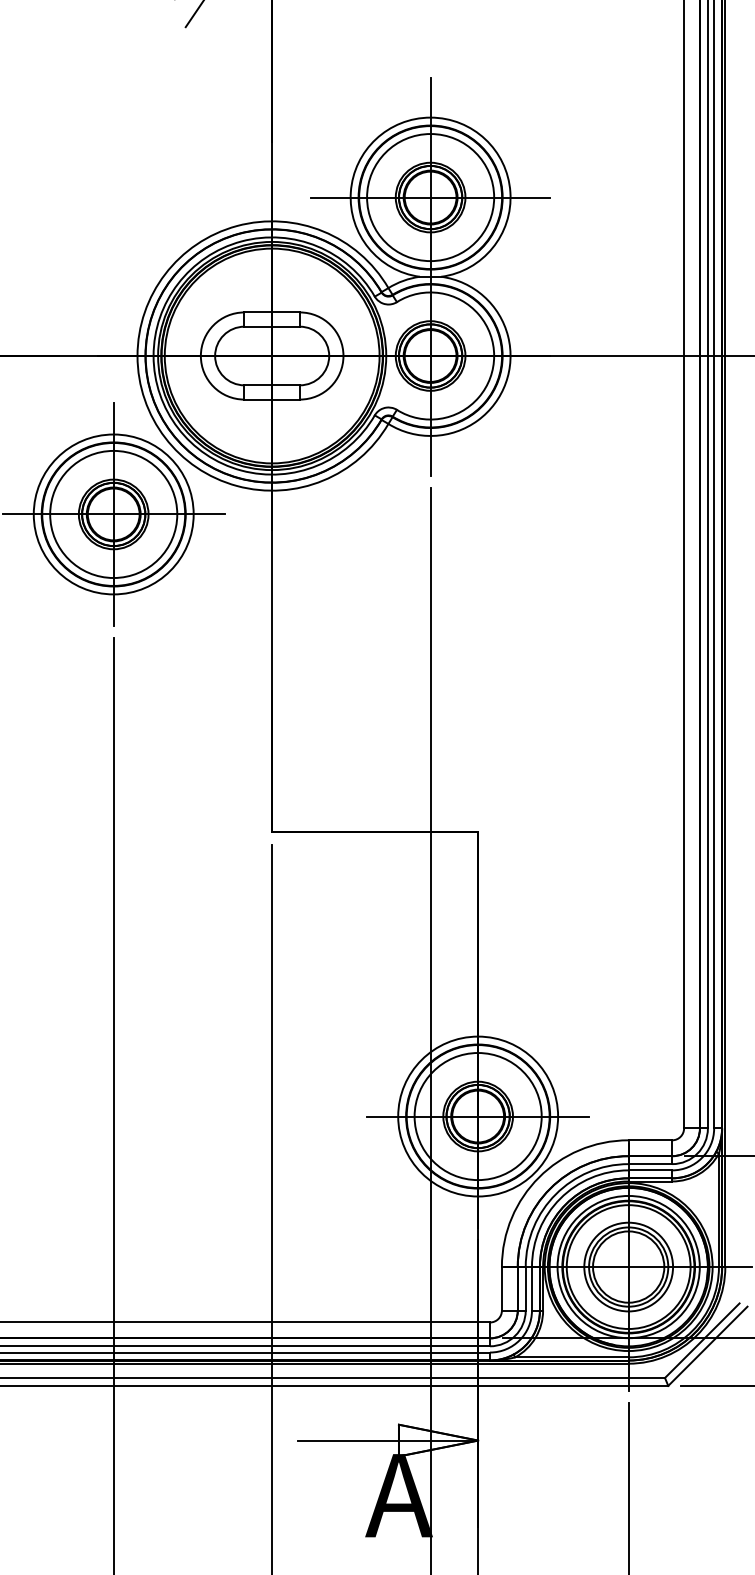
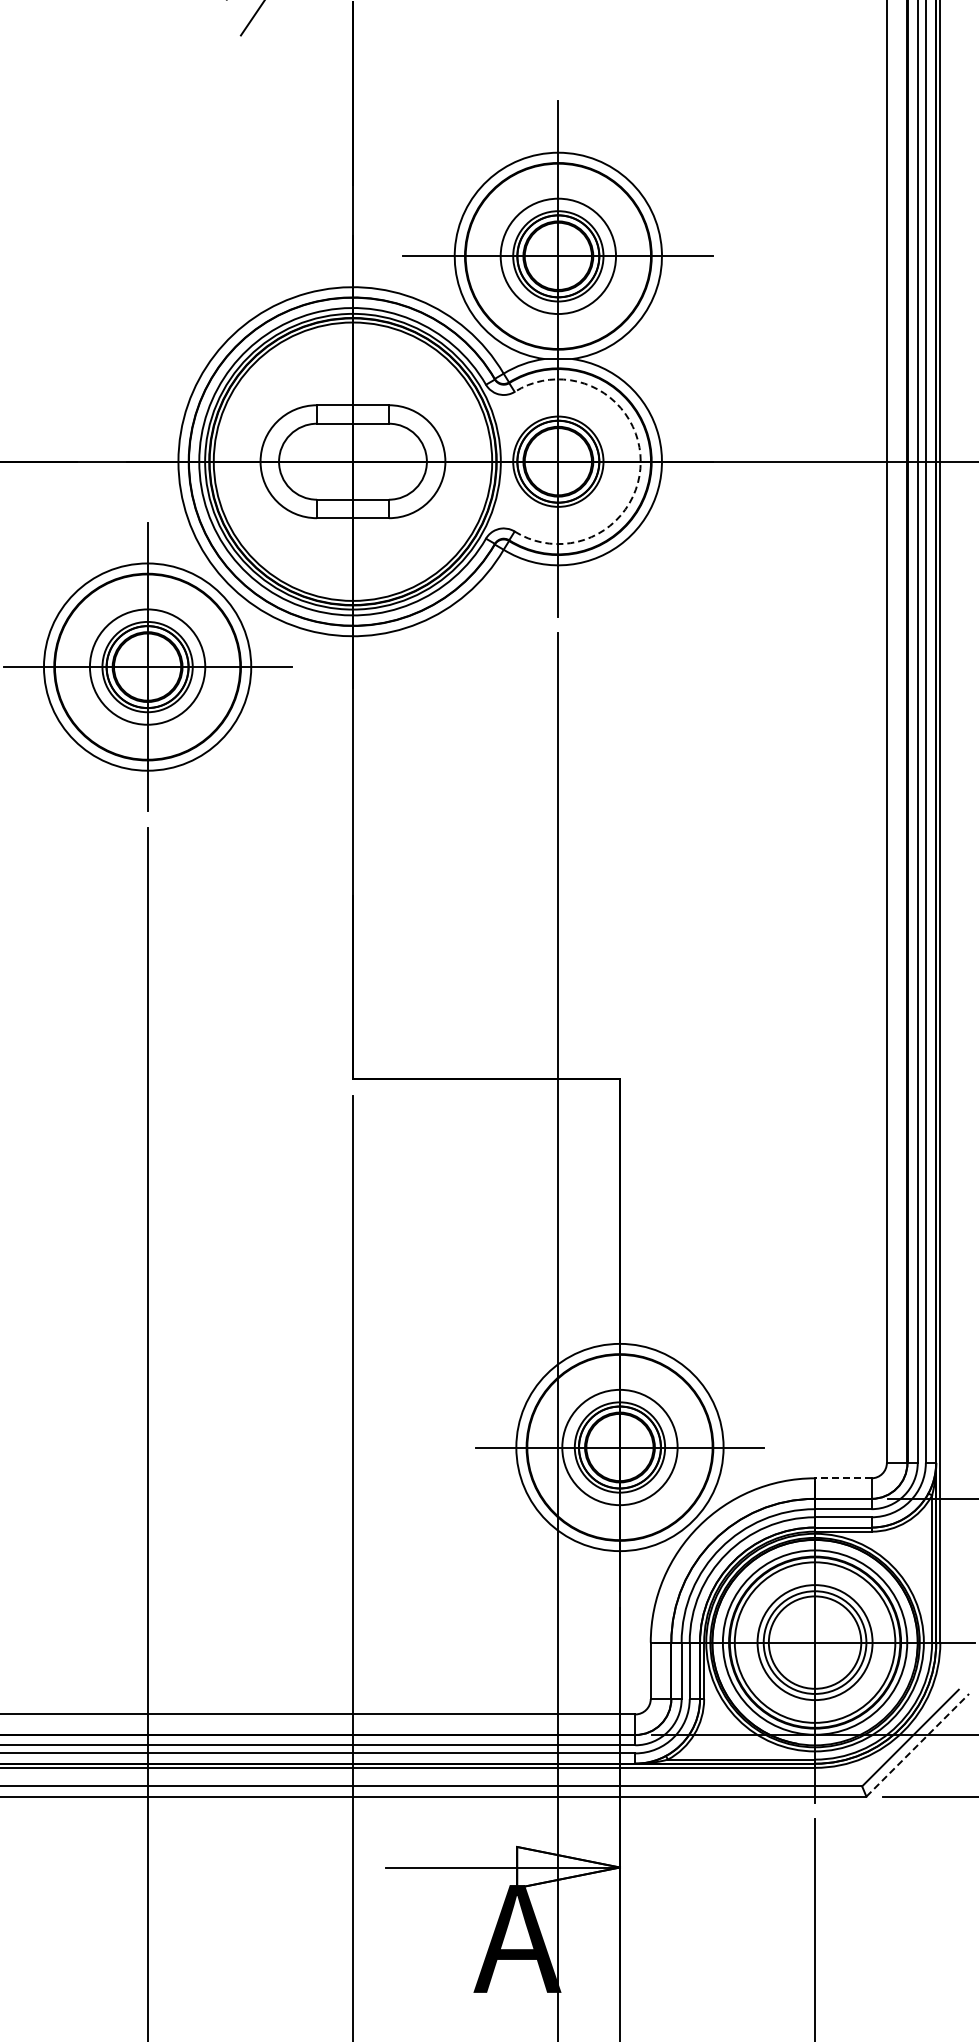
circle: (429, 196) -> (557, 255), size x0.7
arc: (493, 355) -> (640, 461), solid -> dashed
circle: (113, 514) -> (147, 666), size x0.7
circle: (477, 1116) -> (619, 1447), size x0.7
line: (649, 1140) -> (842, 1478), solid -> dashed
line: (707, 1346) -> (917, 1745), solid -> dashed

